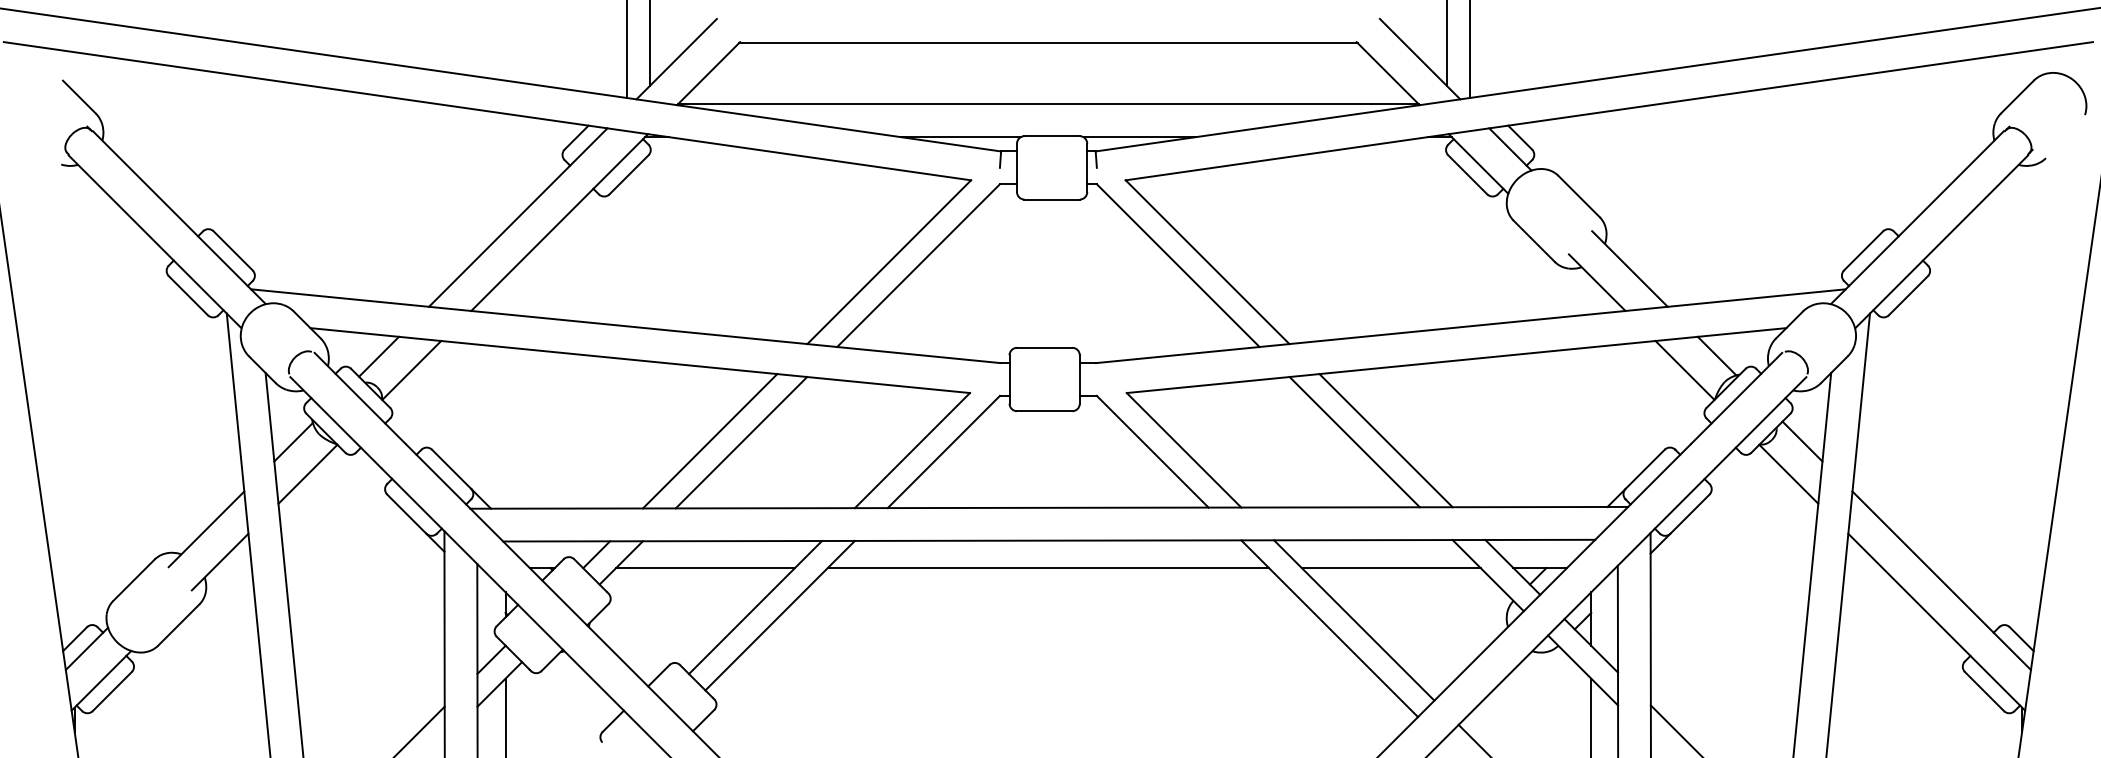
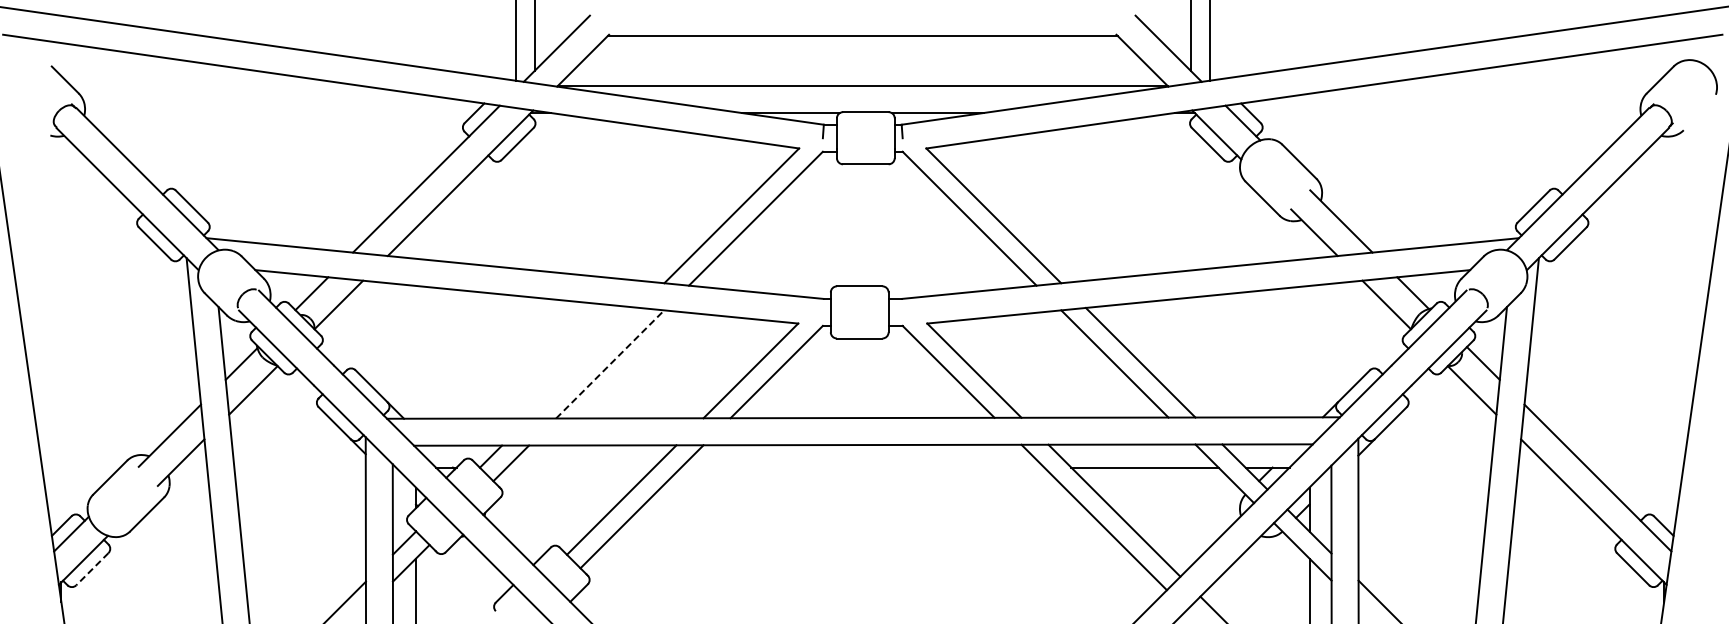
line: (710, 440) -> (584, 362), removed
line: (741, 442) -> (610, 364), solid -> dashed
line: (705, 567) -> (580, 467), removed
line: (1048, 567) -> (862, 467), removed
line: (112, 691) -> (92, 569), solid -> dashed

